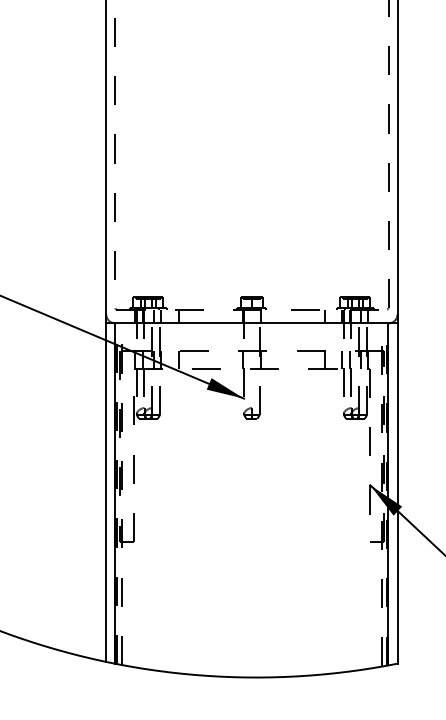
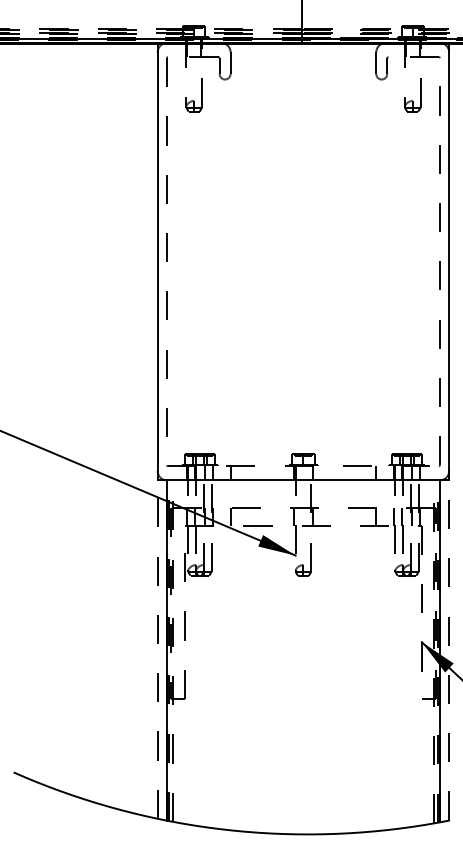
line: (105, 492) -> (157, 649), solid -> dashed
line: (397, 492) -> (449, 649), solid -> dashed

